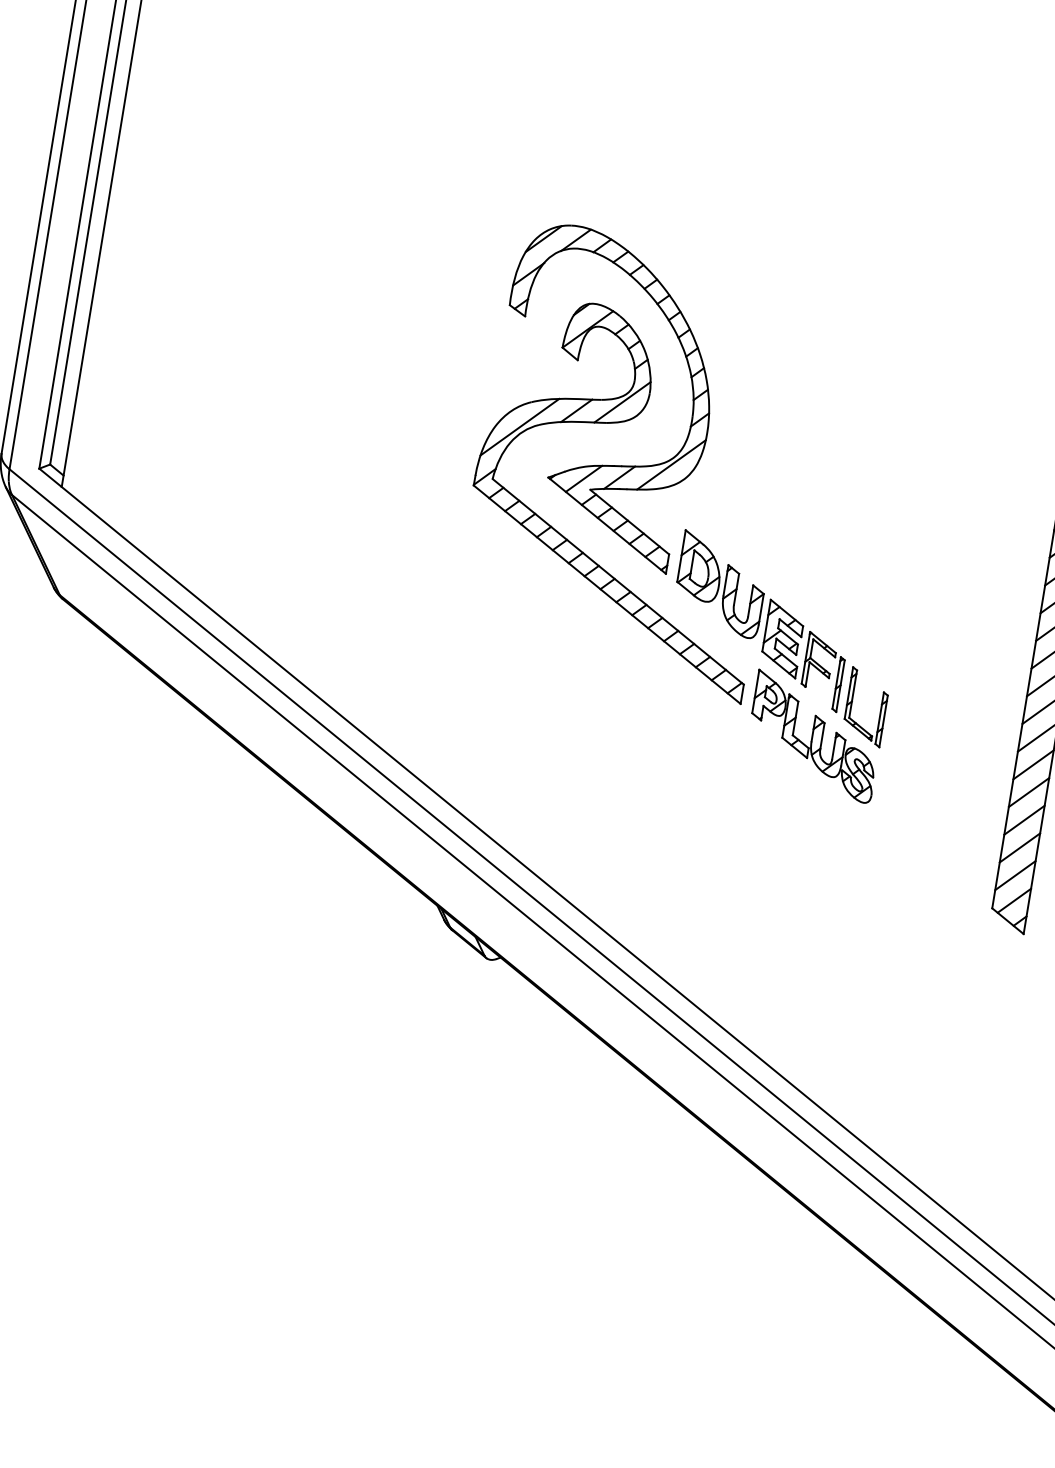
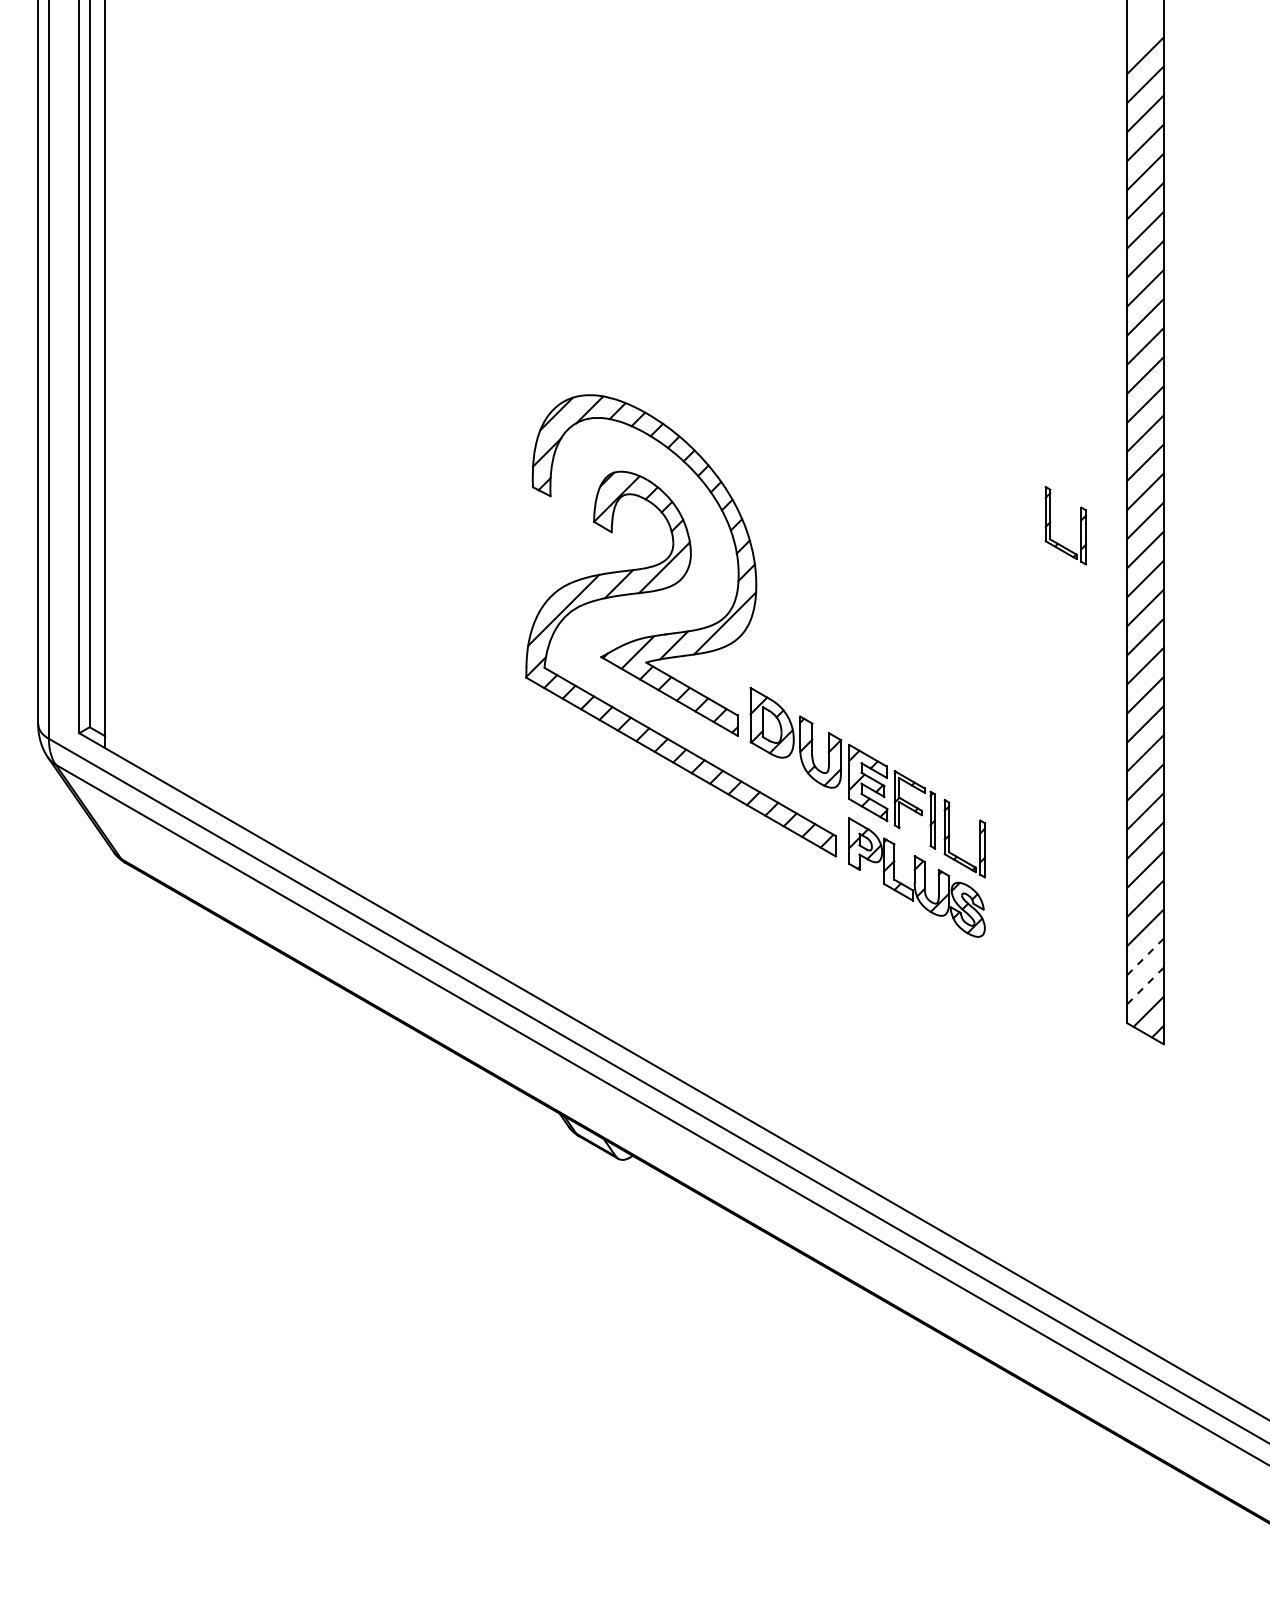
part: (998, 419) -> (1051, 522), added
line: (1019, 847) -> (1145, 956), solid -> dashed
line: (1015, 875) -> (1145, 985), solid -> dashed

